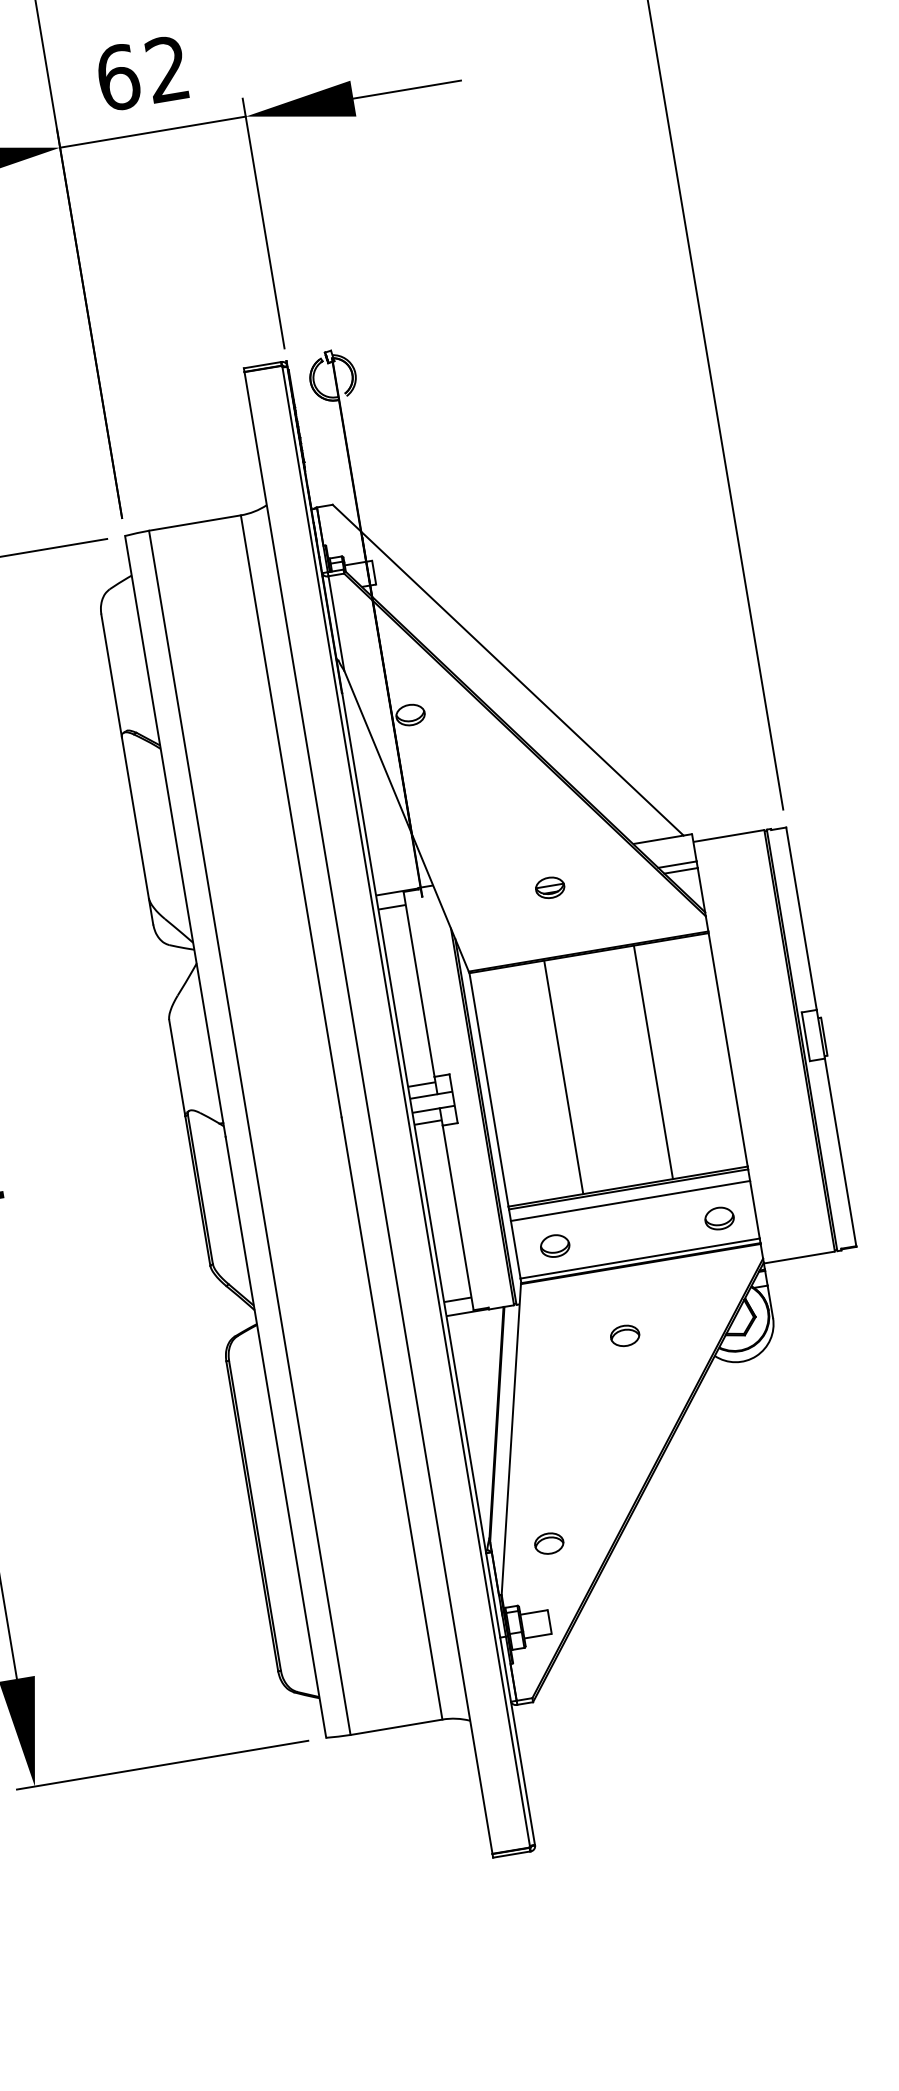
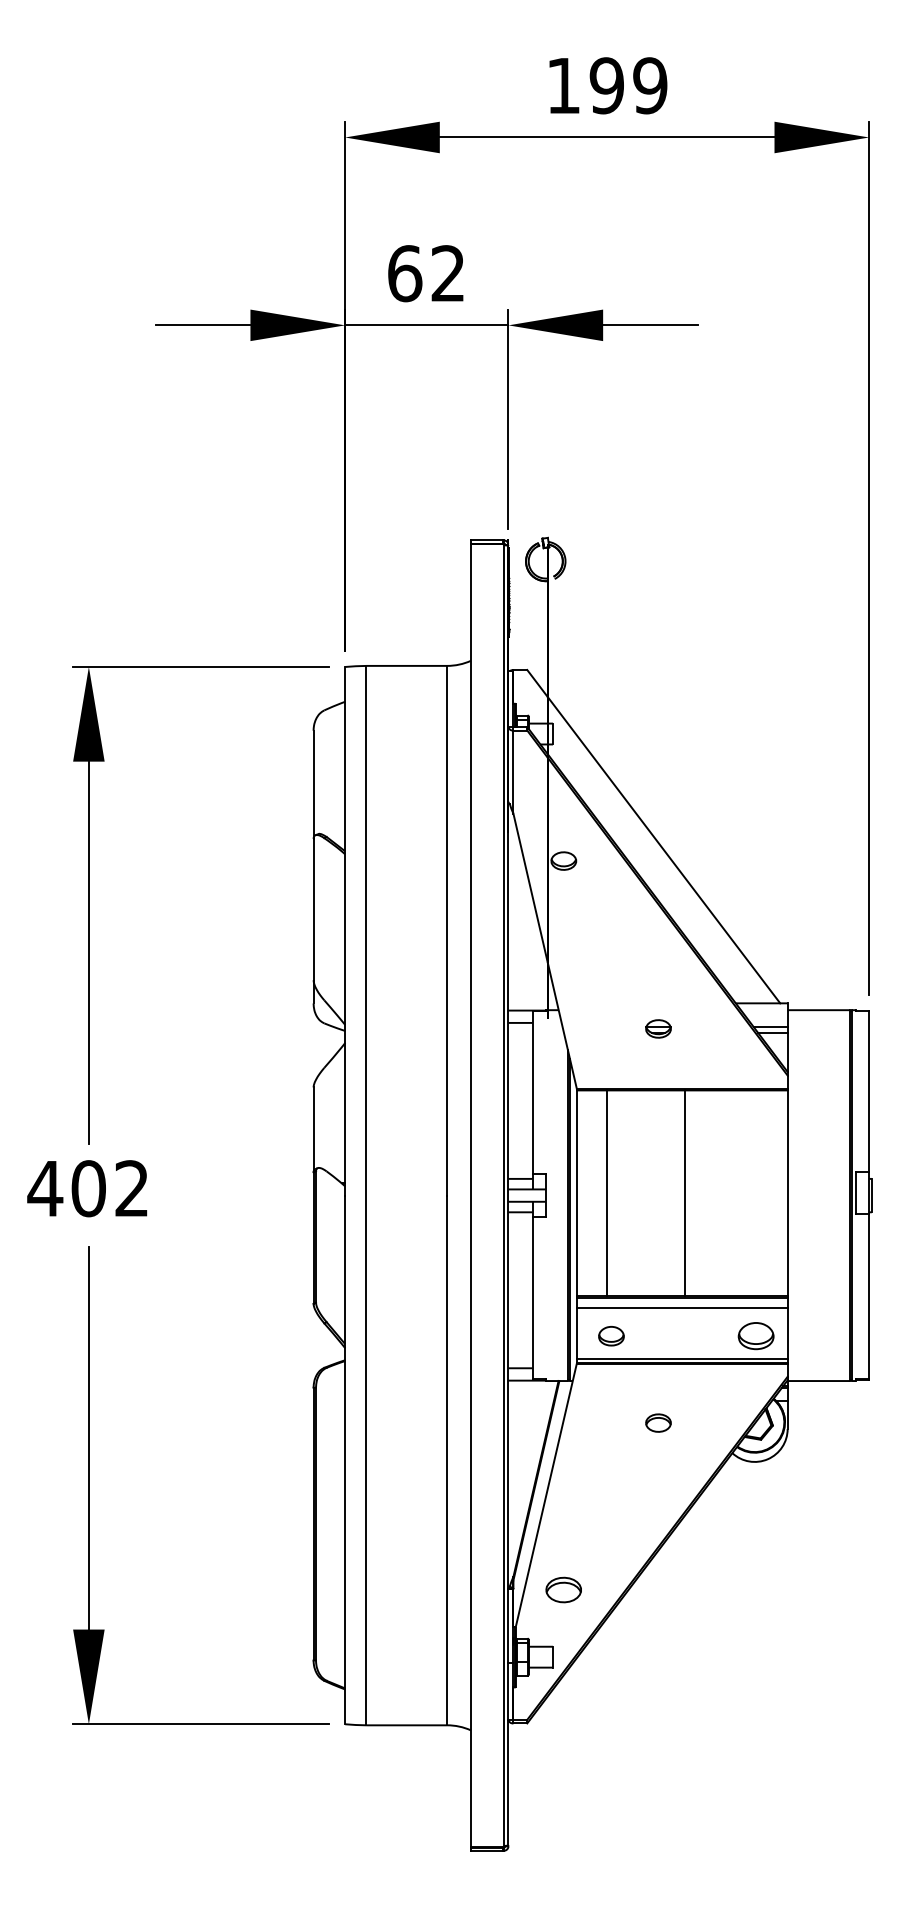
line: (652, 1061) -> (684, 1192), moved
line: (564, 1076) -> (607, 1192), moved
part: (718, 1218) -> (755, 1336), size x1.4
part: (548, 1543) -> (563, 1589), size x1.4

